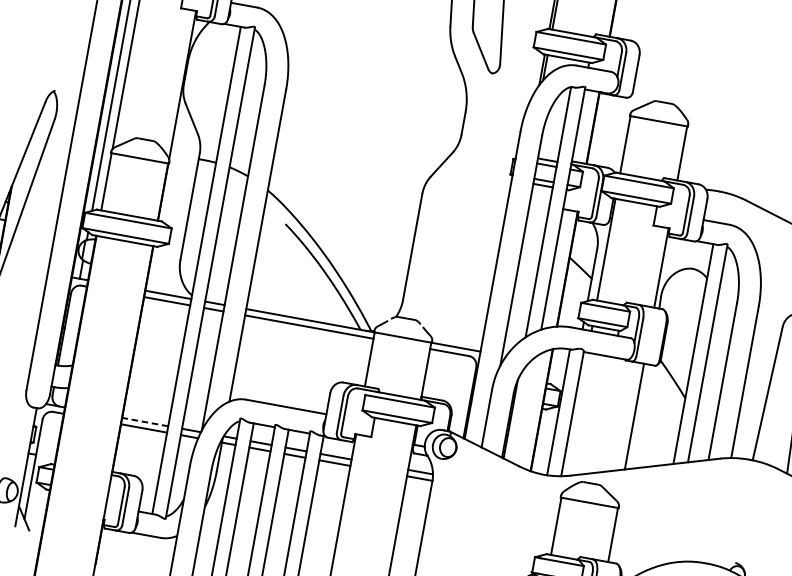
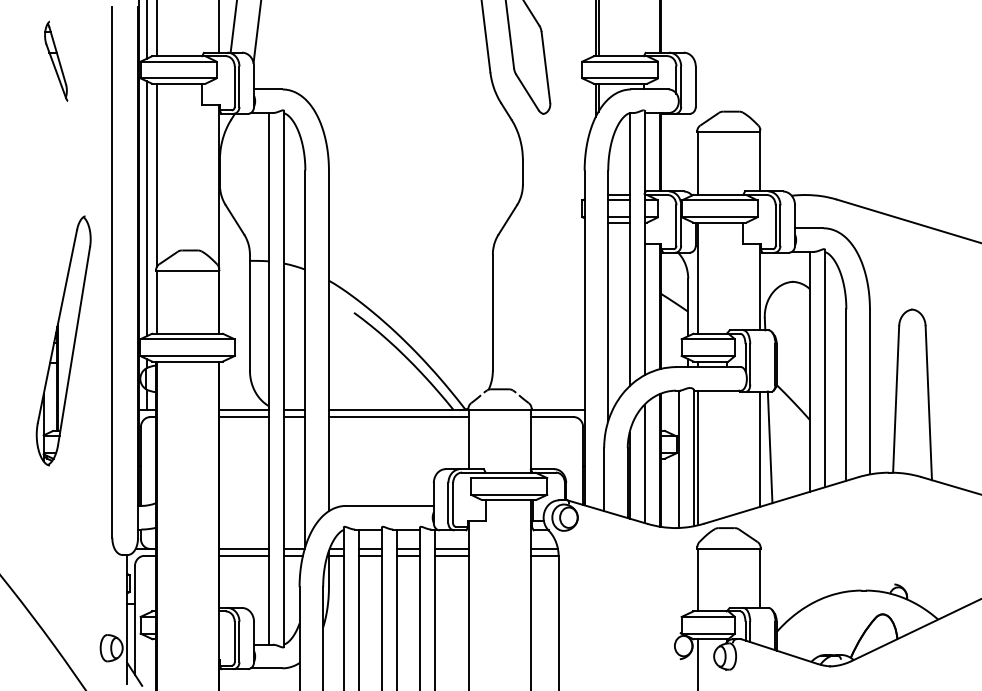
line: (526, 410) -> (644, 463), added
line: (576, 413) -> (697, 457), added
line: (643, 416) -> (769, 447), added
line: (144, 421) -> (243, 548), dashed -> solid

